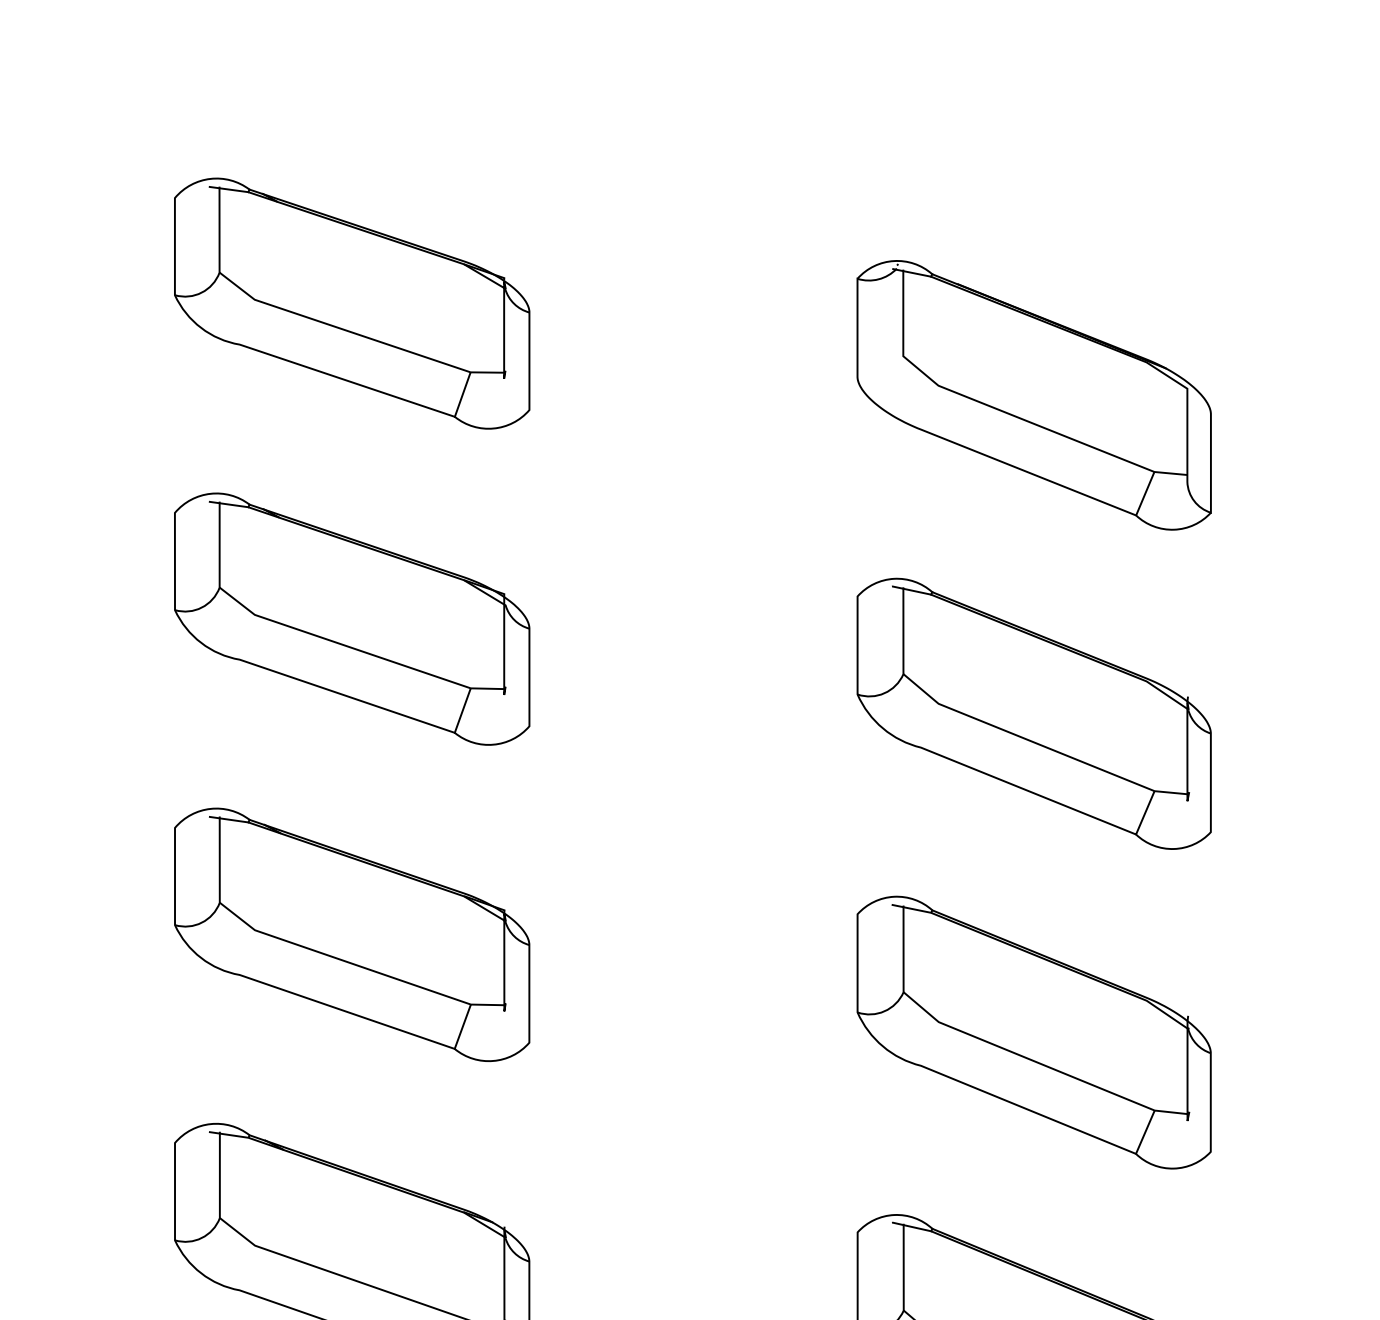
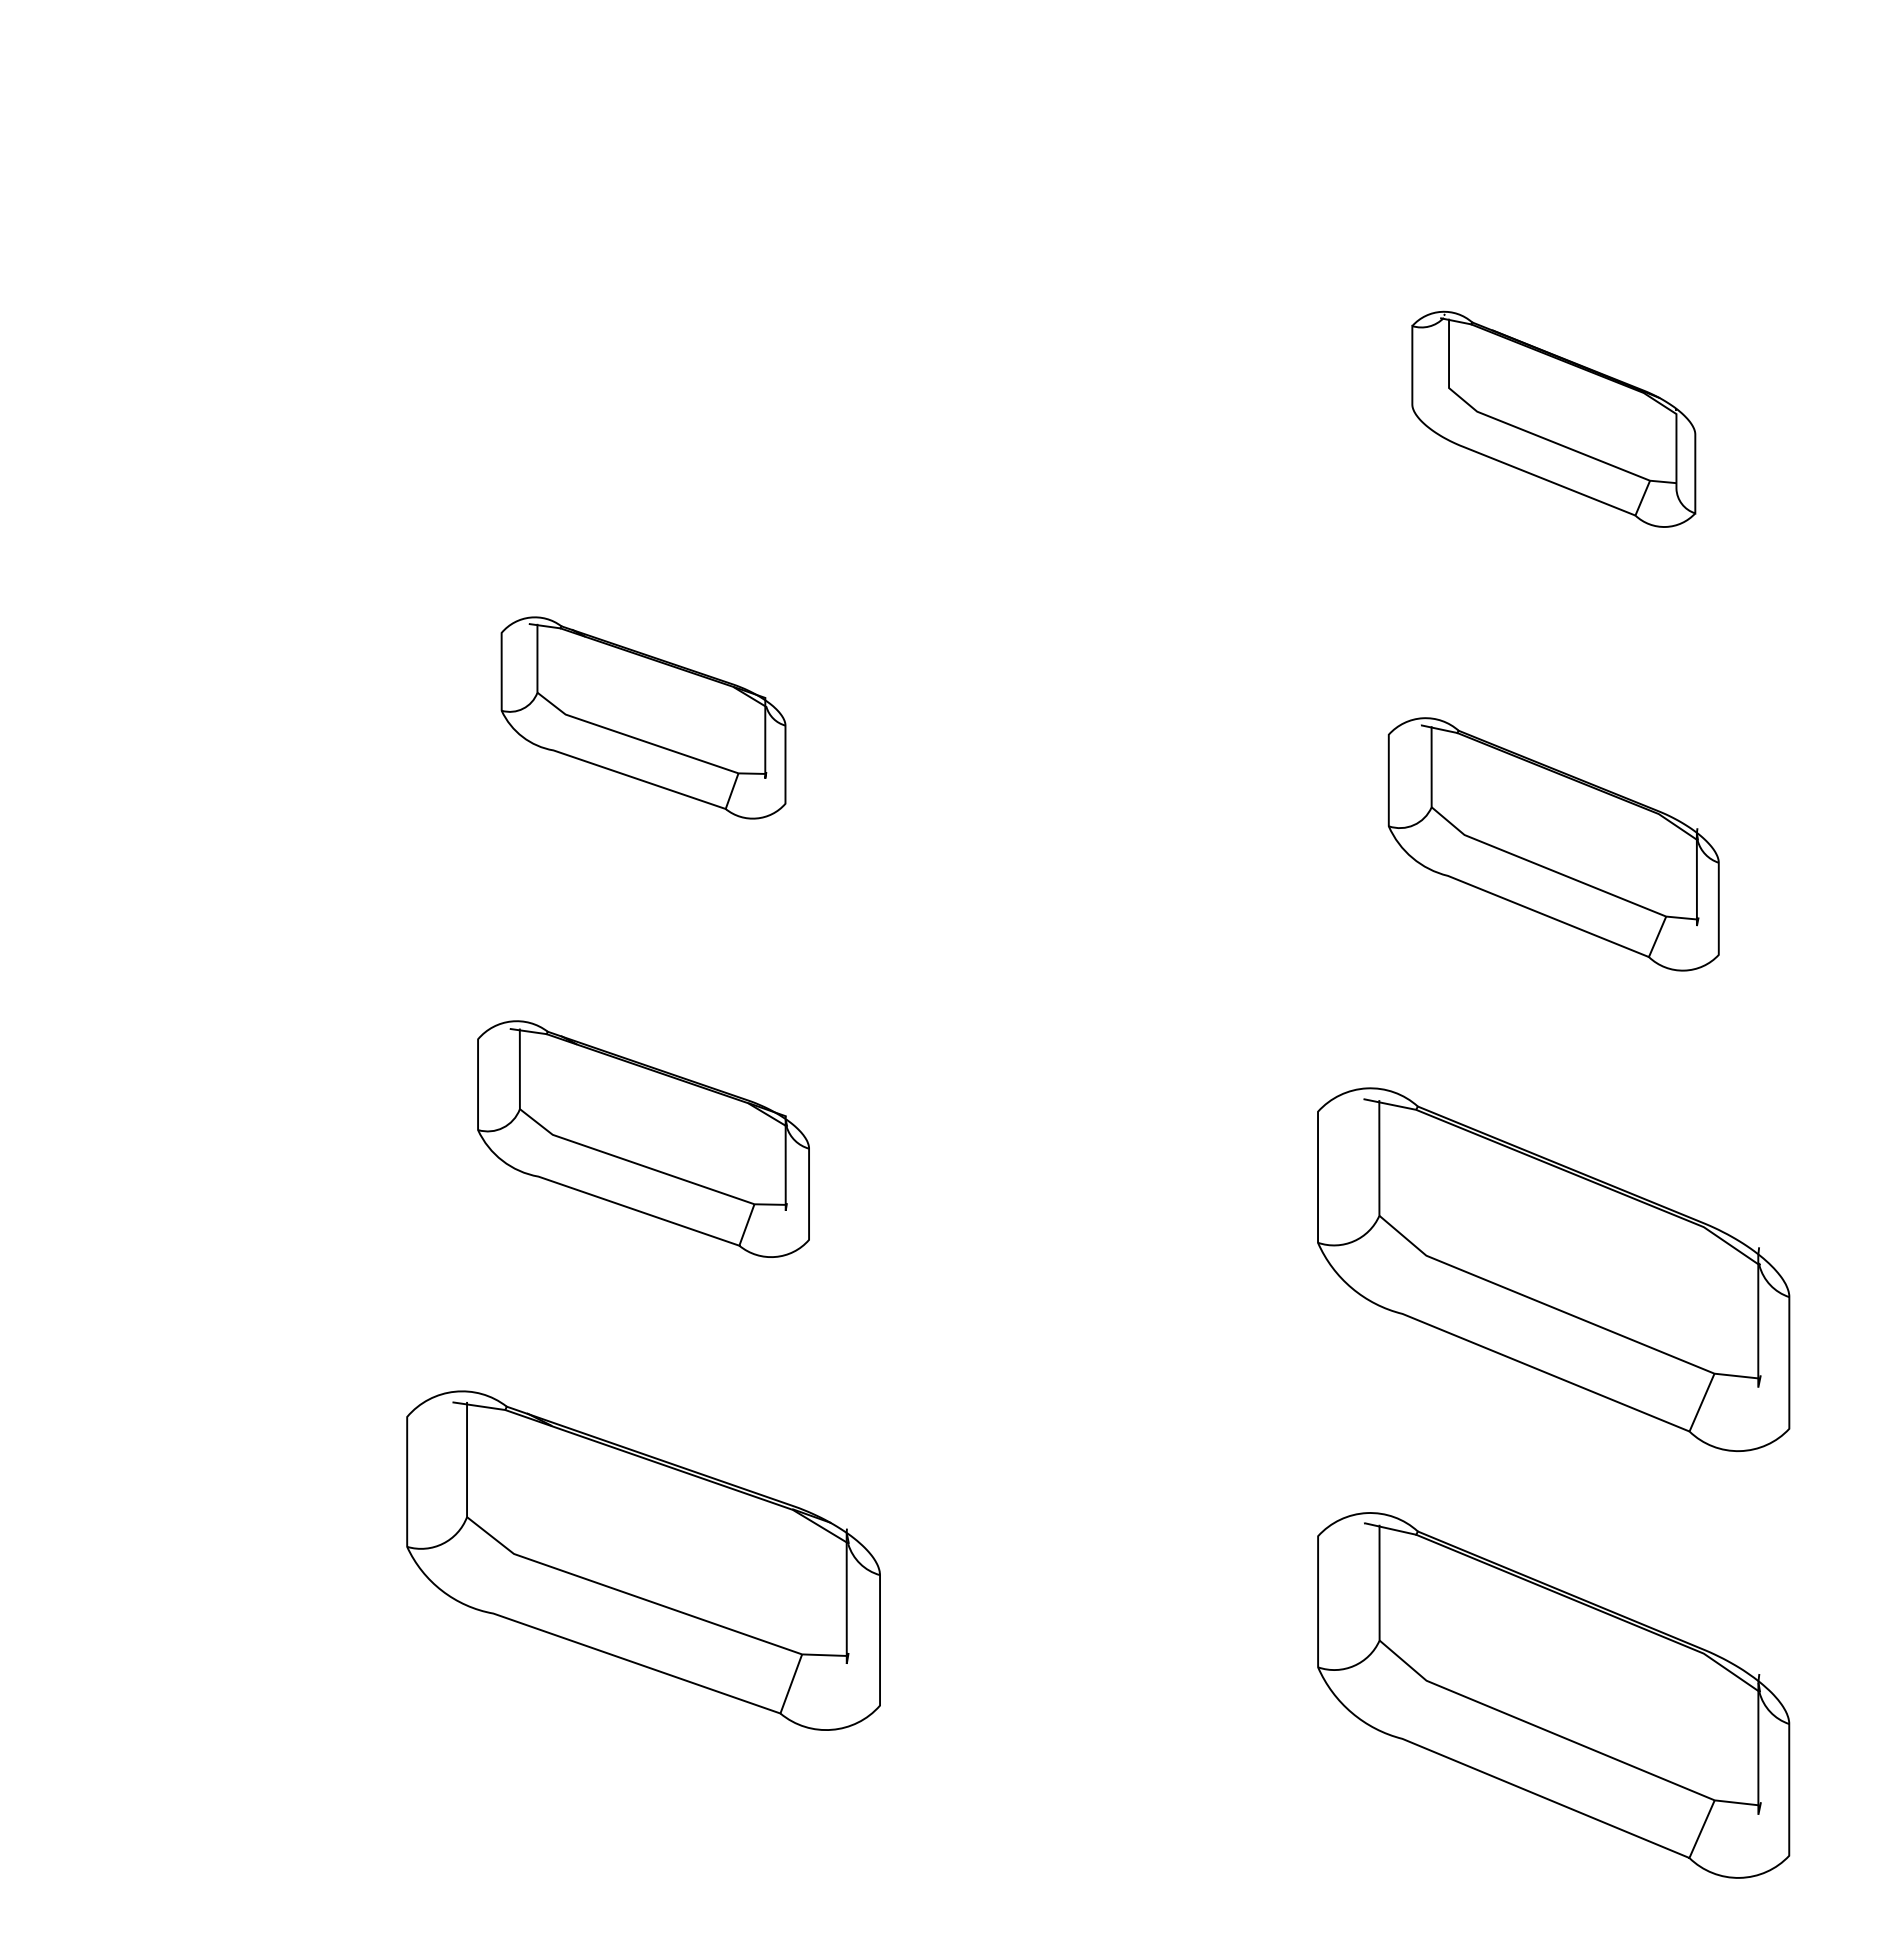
part: (352, 303) -> (643, 296), removed
part: (1034, 395) -> (1553, 419), size x0.6
part: (352, 618) -> (643, 717), size x0.6
part: (1034, 713) -> (1553, 844), size x0.7
part: (352, 934) -> (643, 1138), size x0.7

